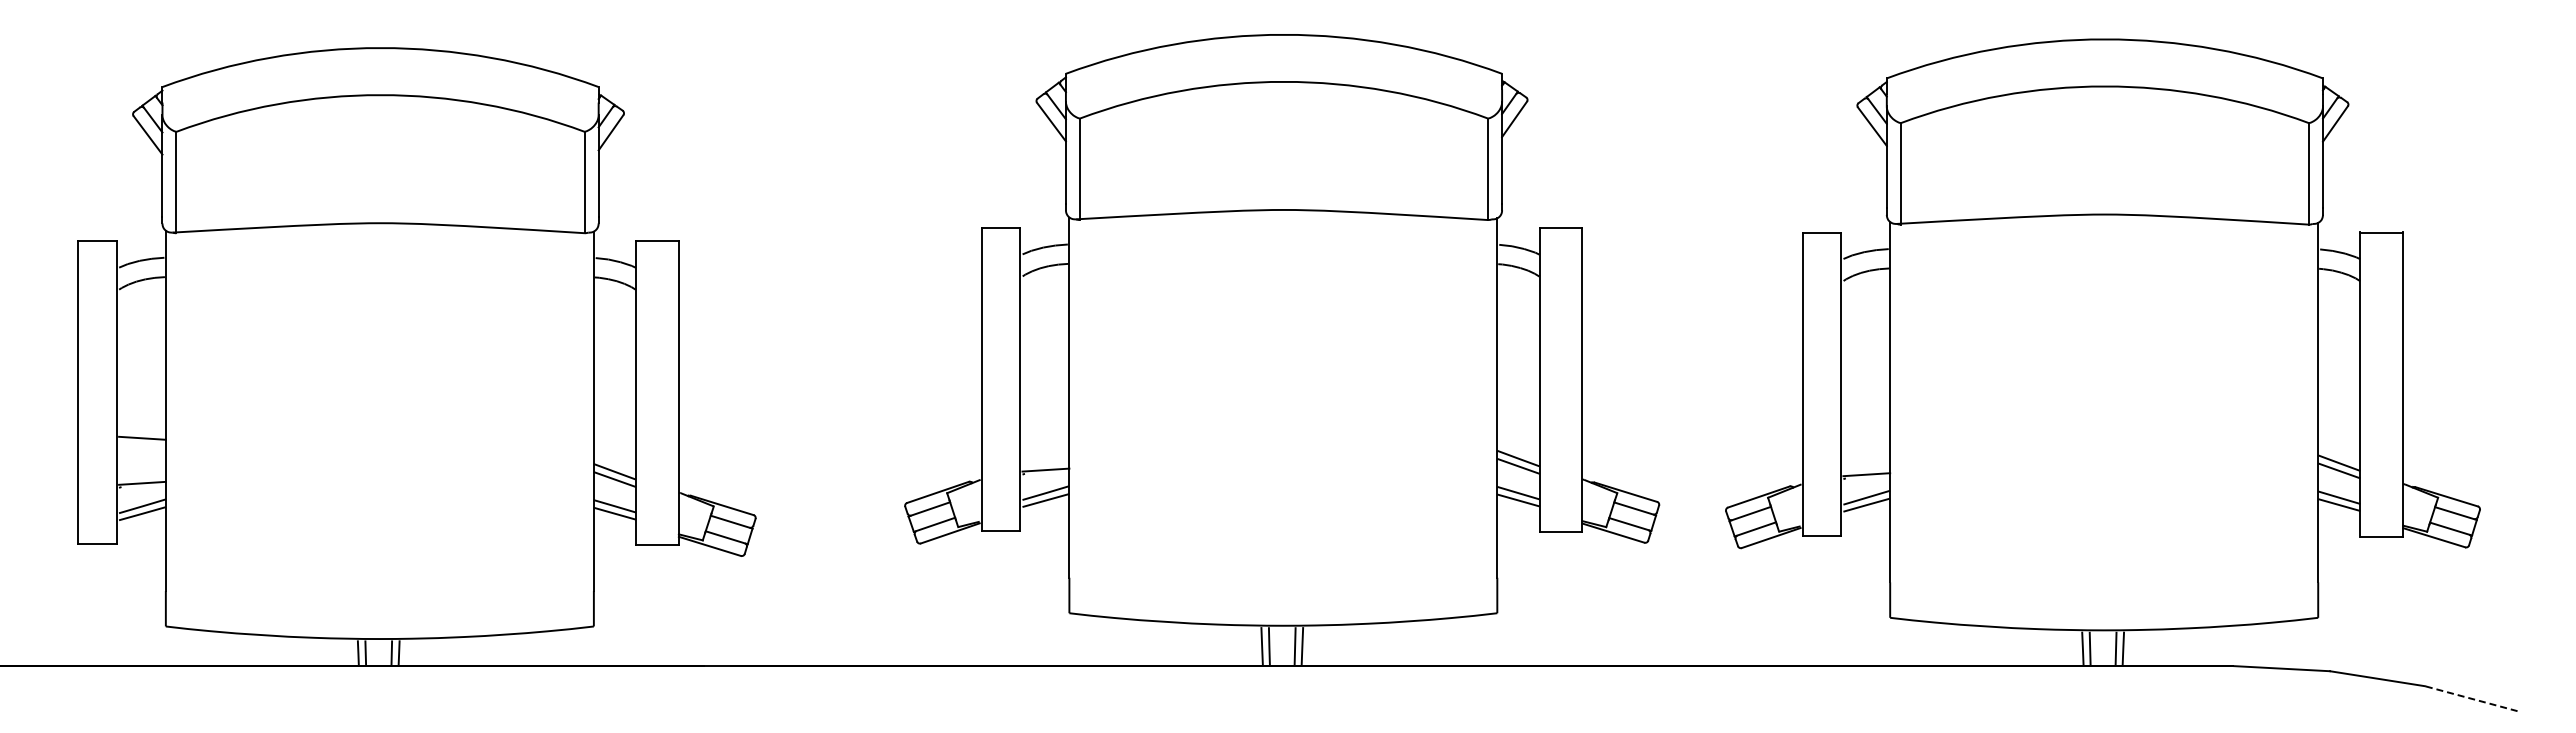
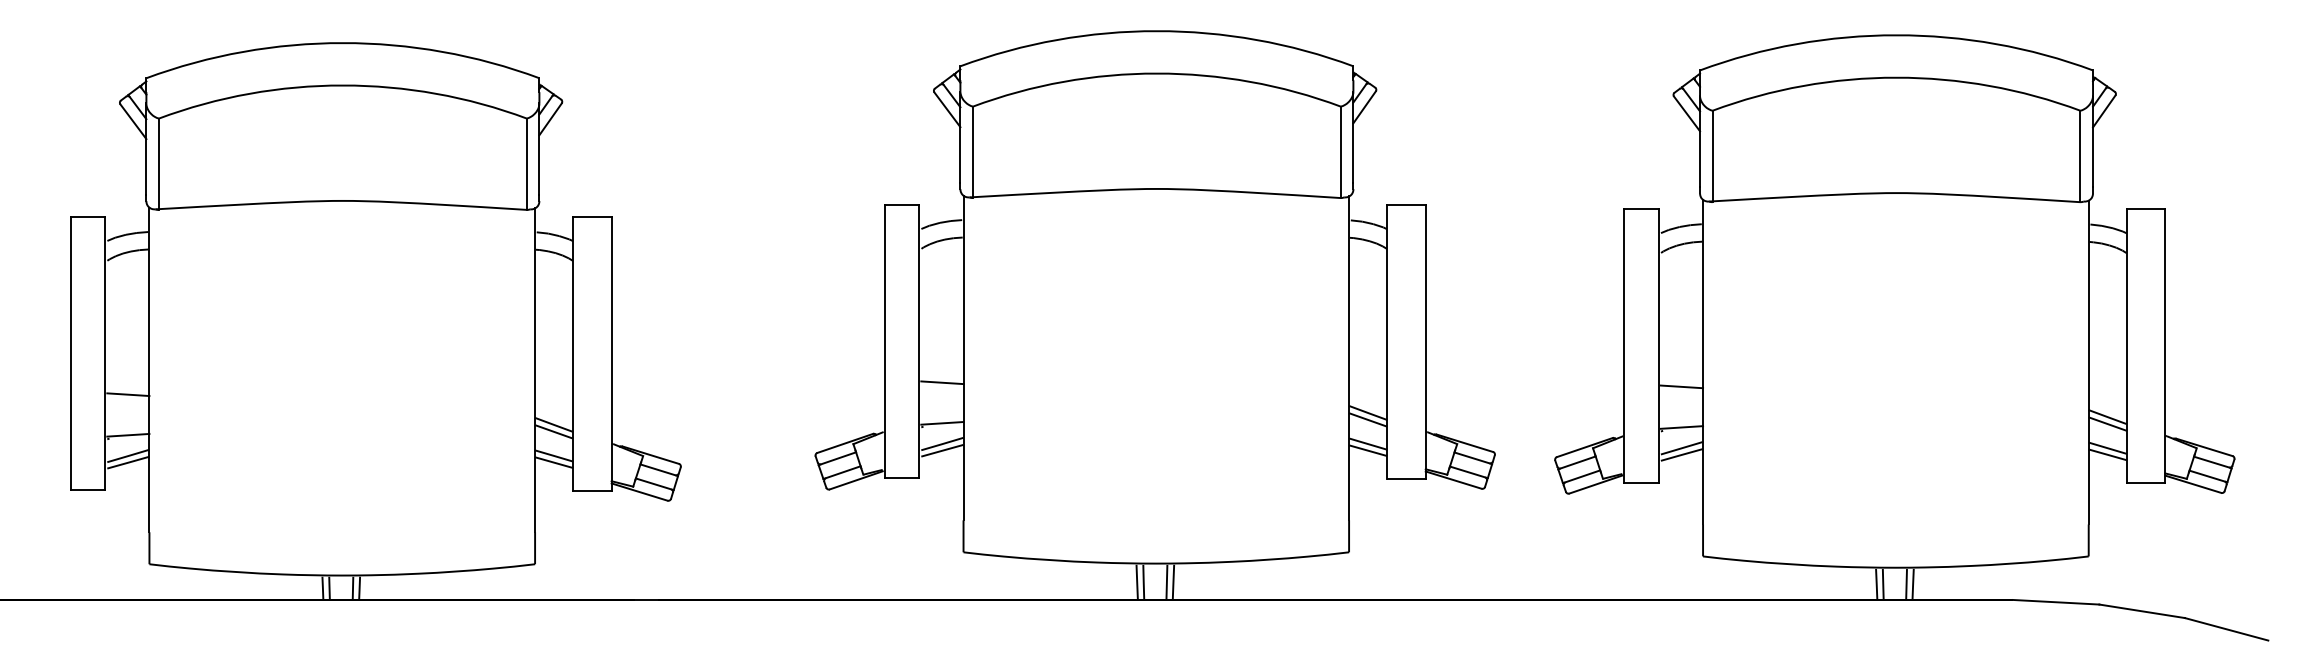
line: (1045, 424) -> (942, 382), added
line: (1866, 429) -> (1681, 386), added
line: (2471, 698) -> (2226, 629), dashed -> solid

